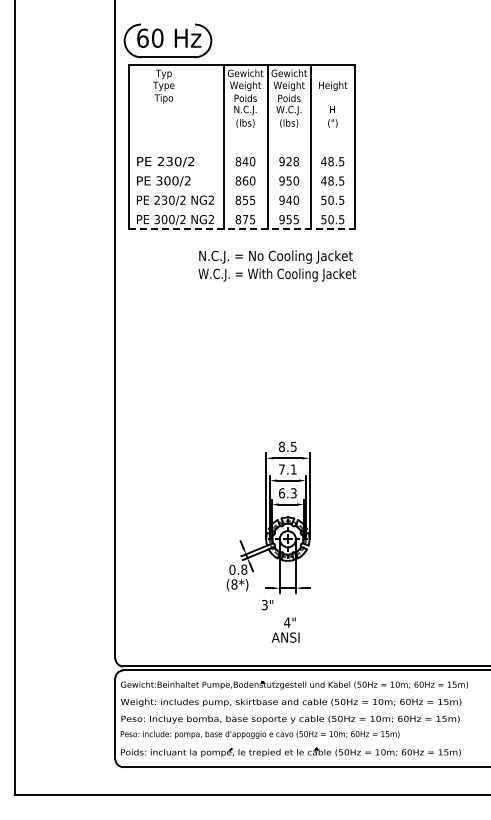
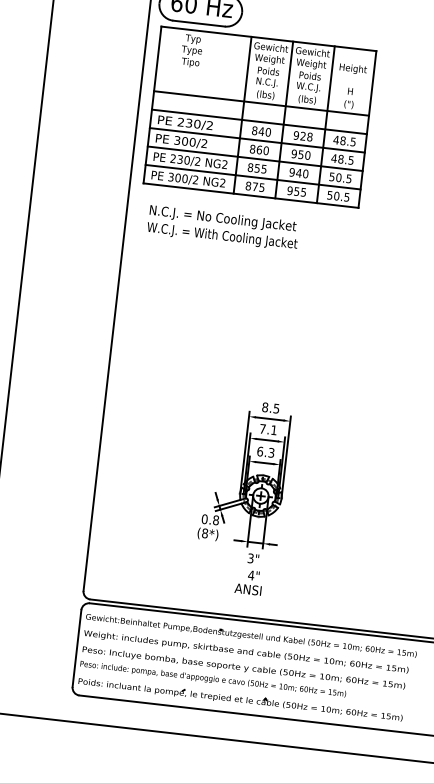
line: (241, 132) -> (260, 103), added
line: (241, 151) -> (258, 121), added
line: (241, 171) -> (256, 140), added
line: (241, 190) -> (254, 158), added
line: (241, 209) -> (252, 176), added
line: (242, 229) -> (251, 195), dashed -> solid
text: (277, 265) -> (223, 227), moved
text: (267, 604) -> (253, 558), moved

